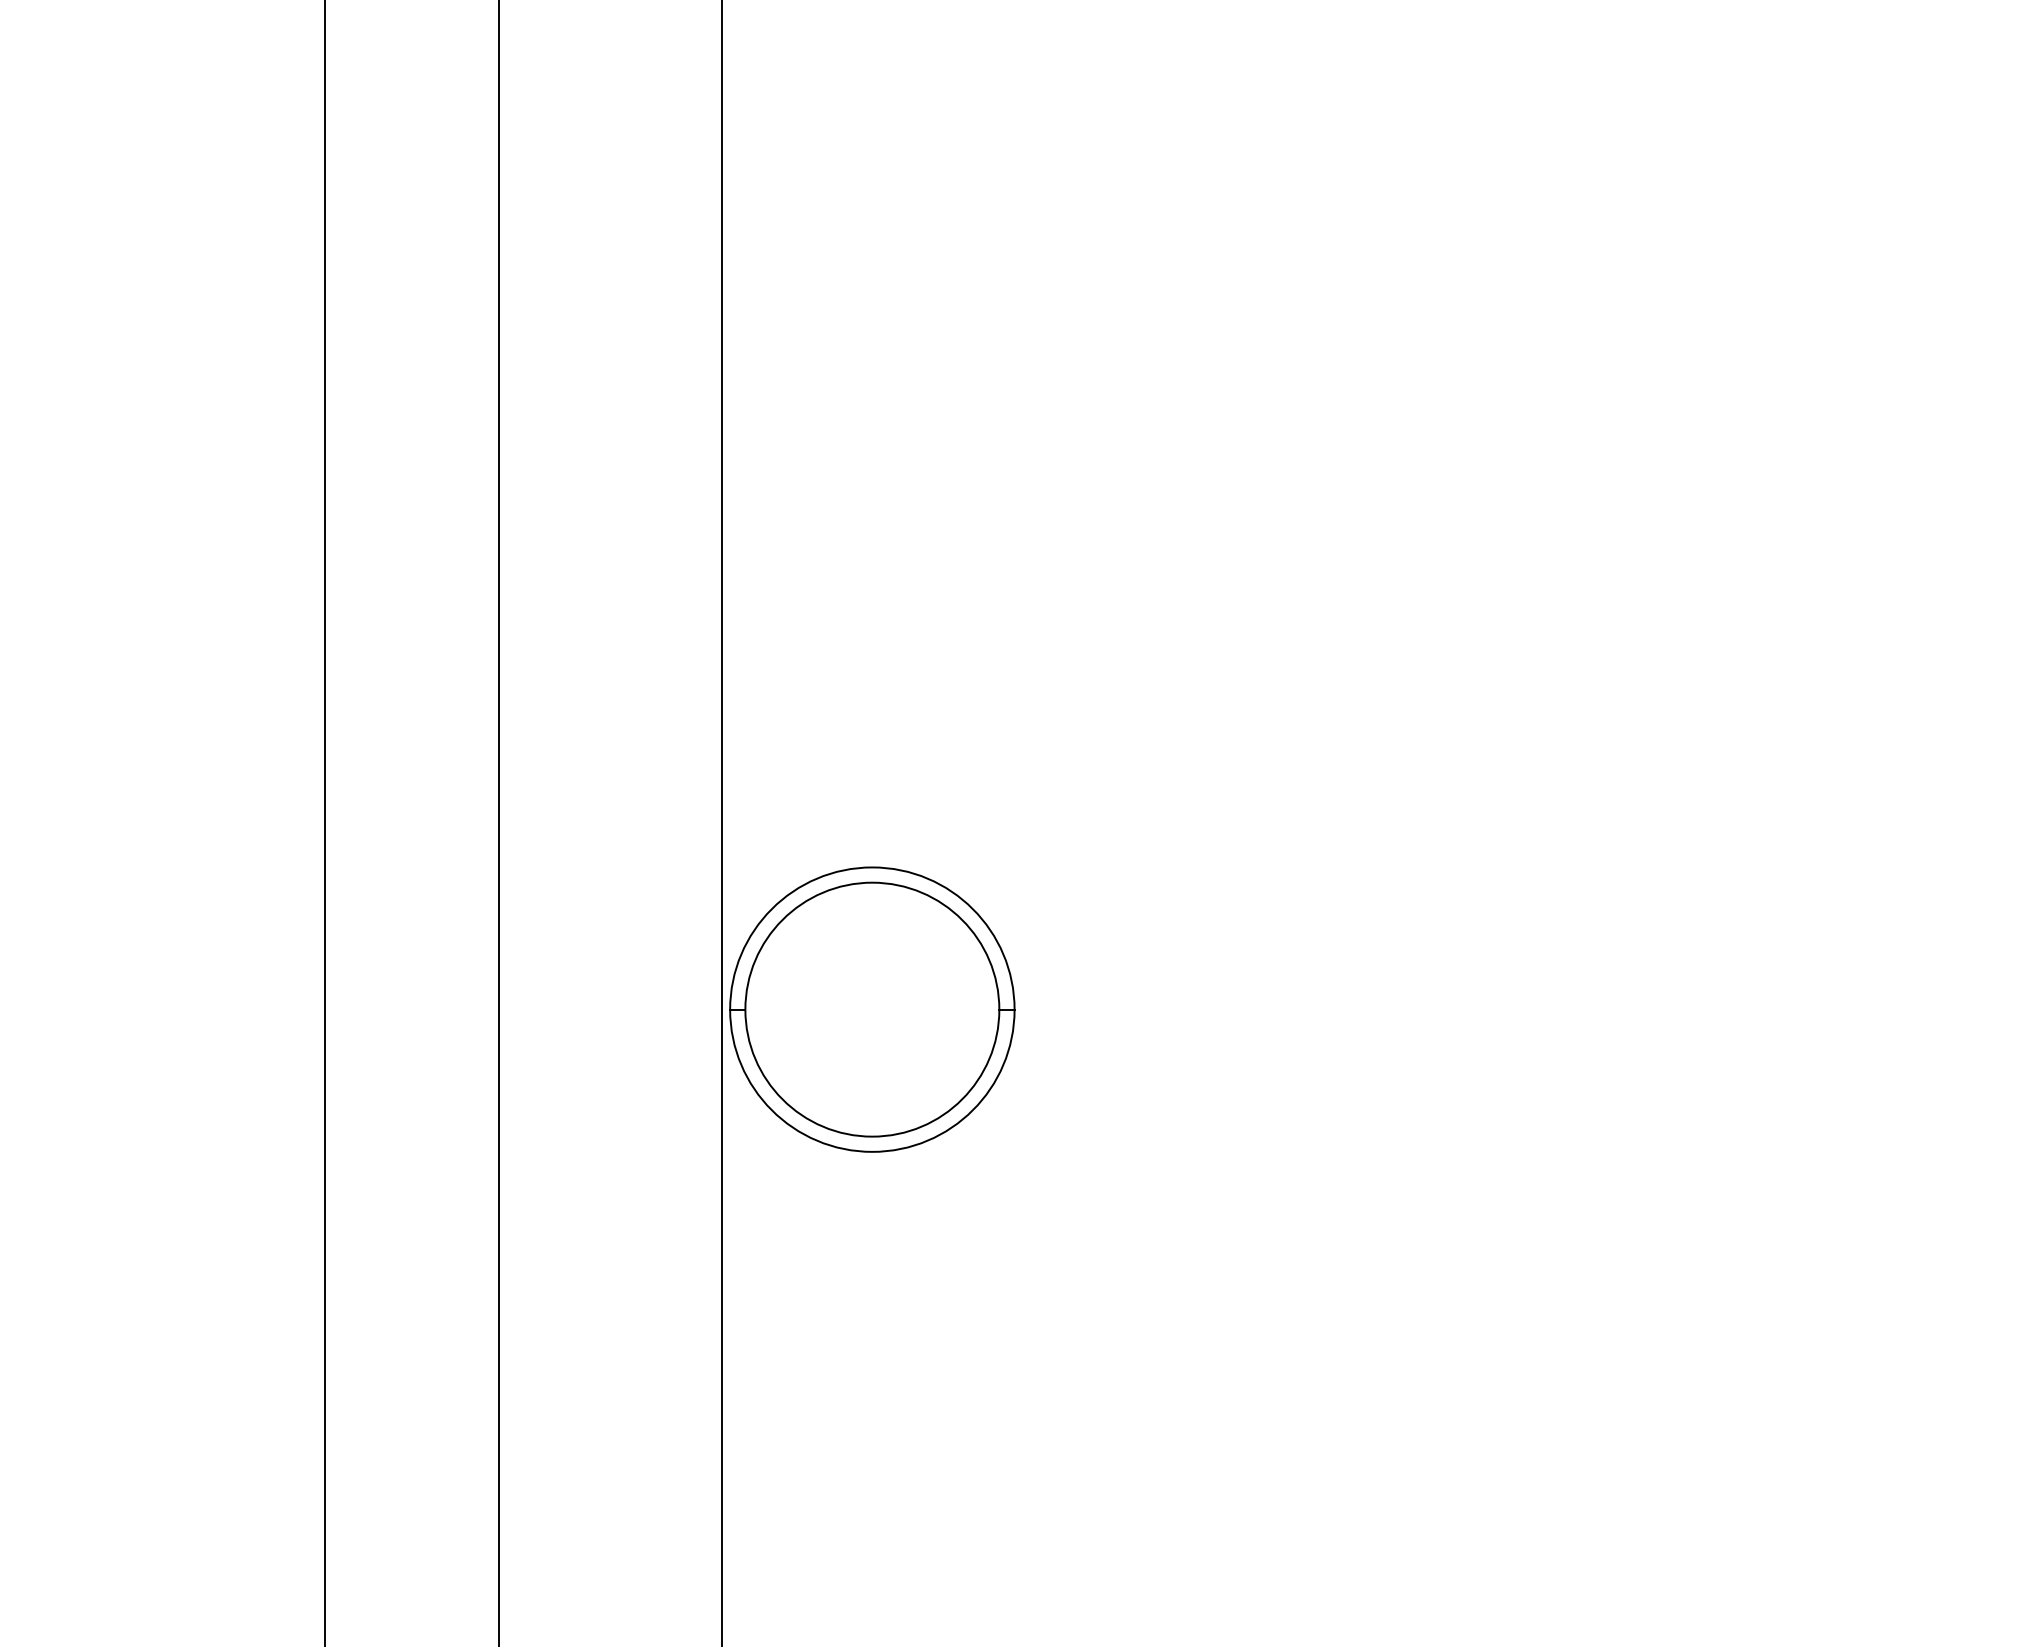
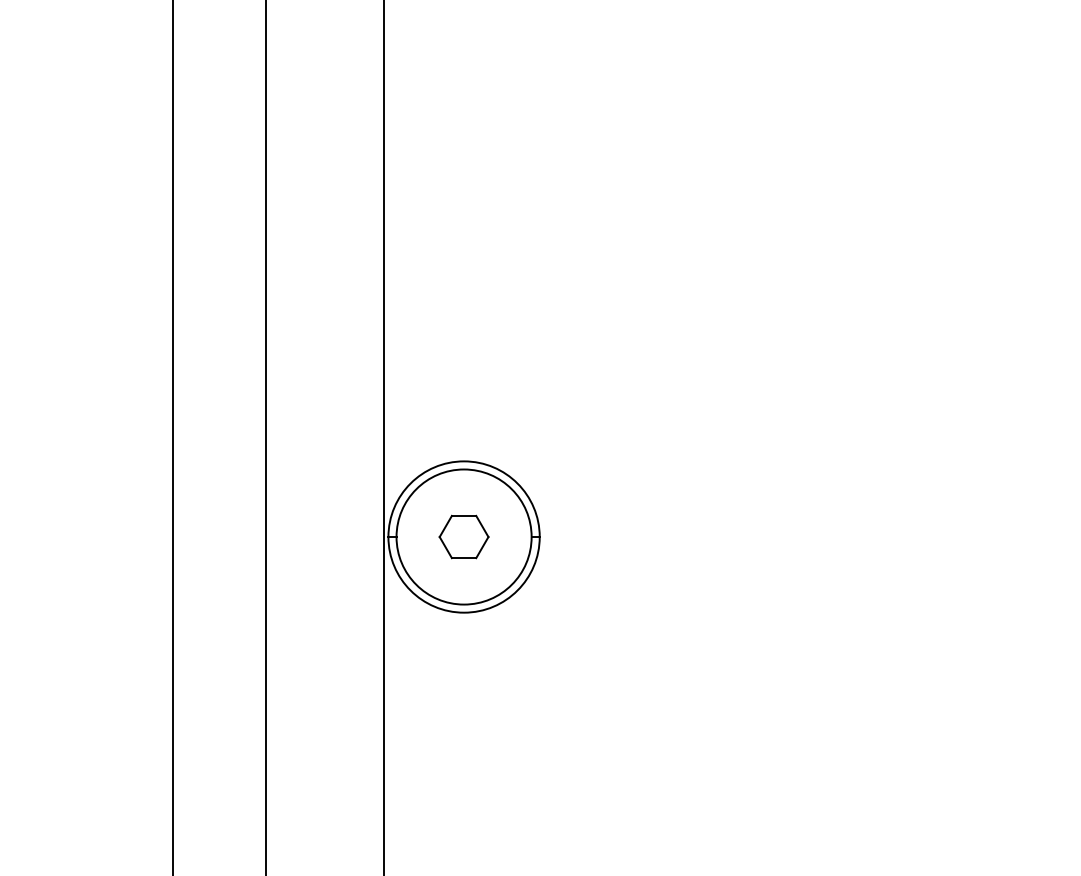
part: (871, 1008) -> (463, 536), added

